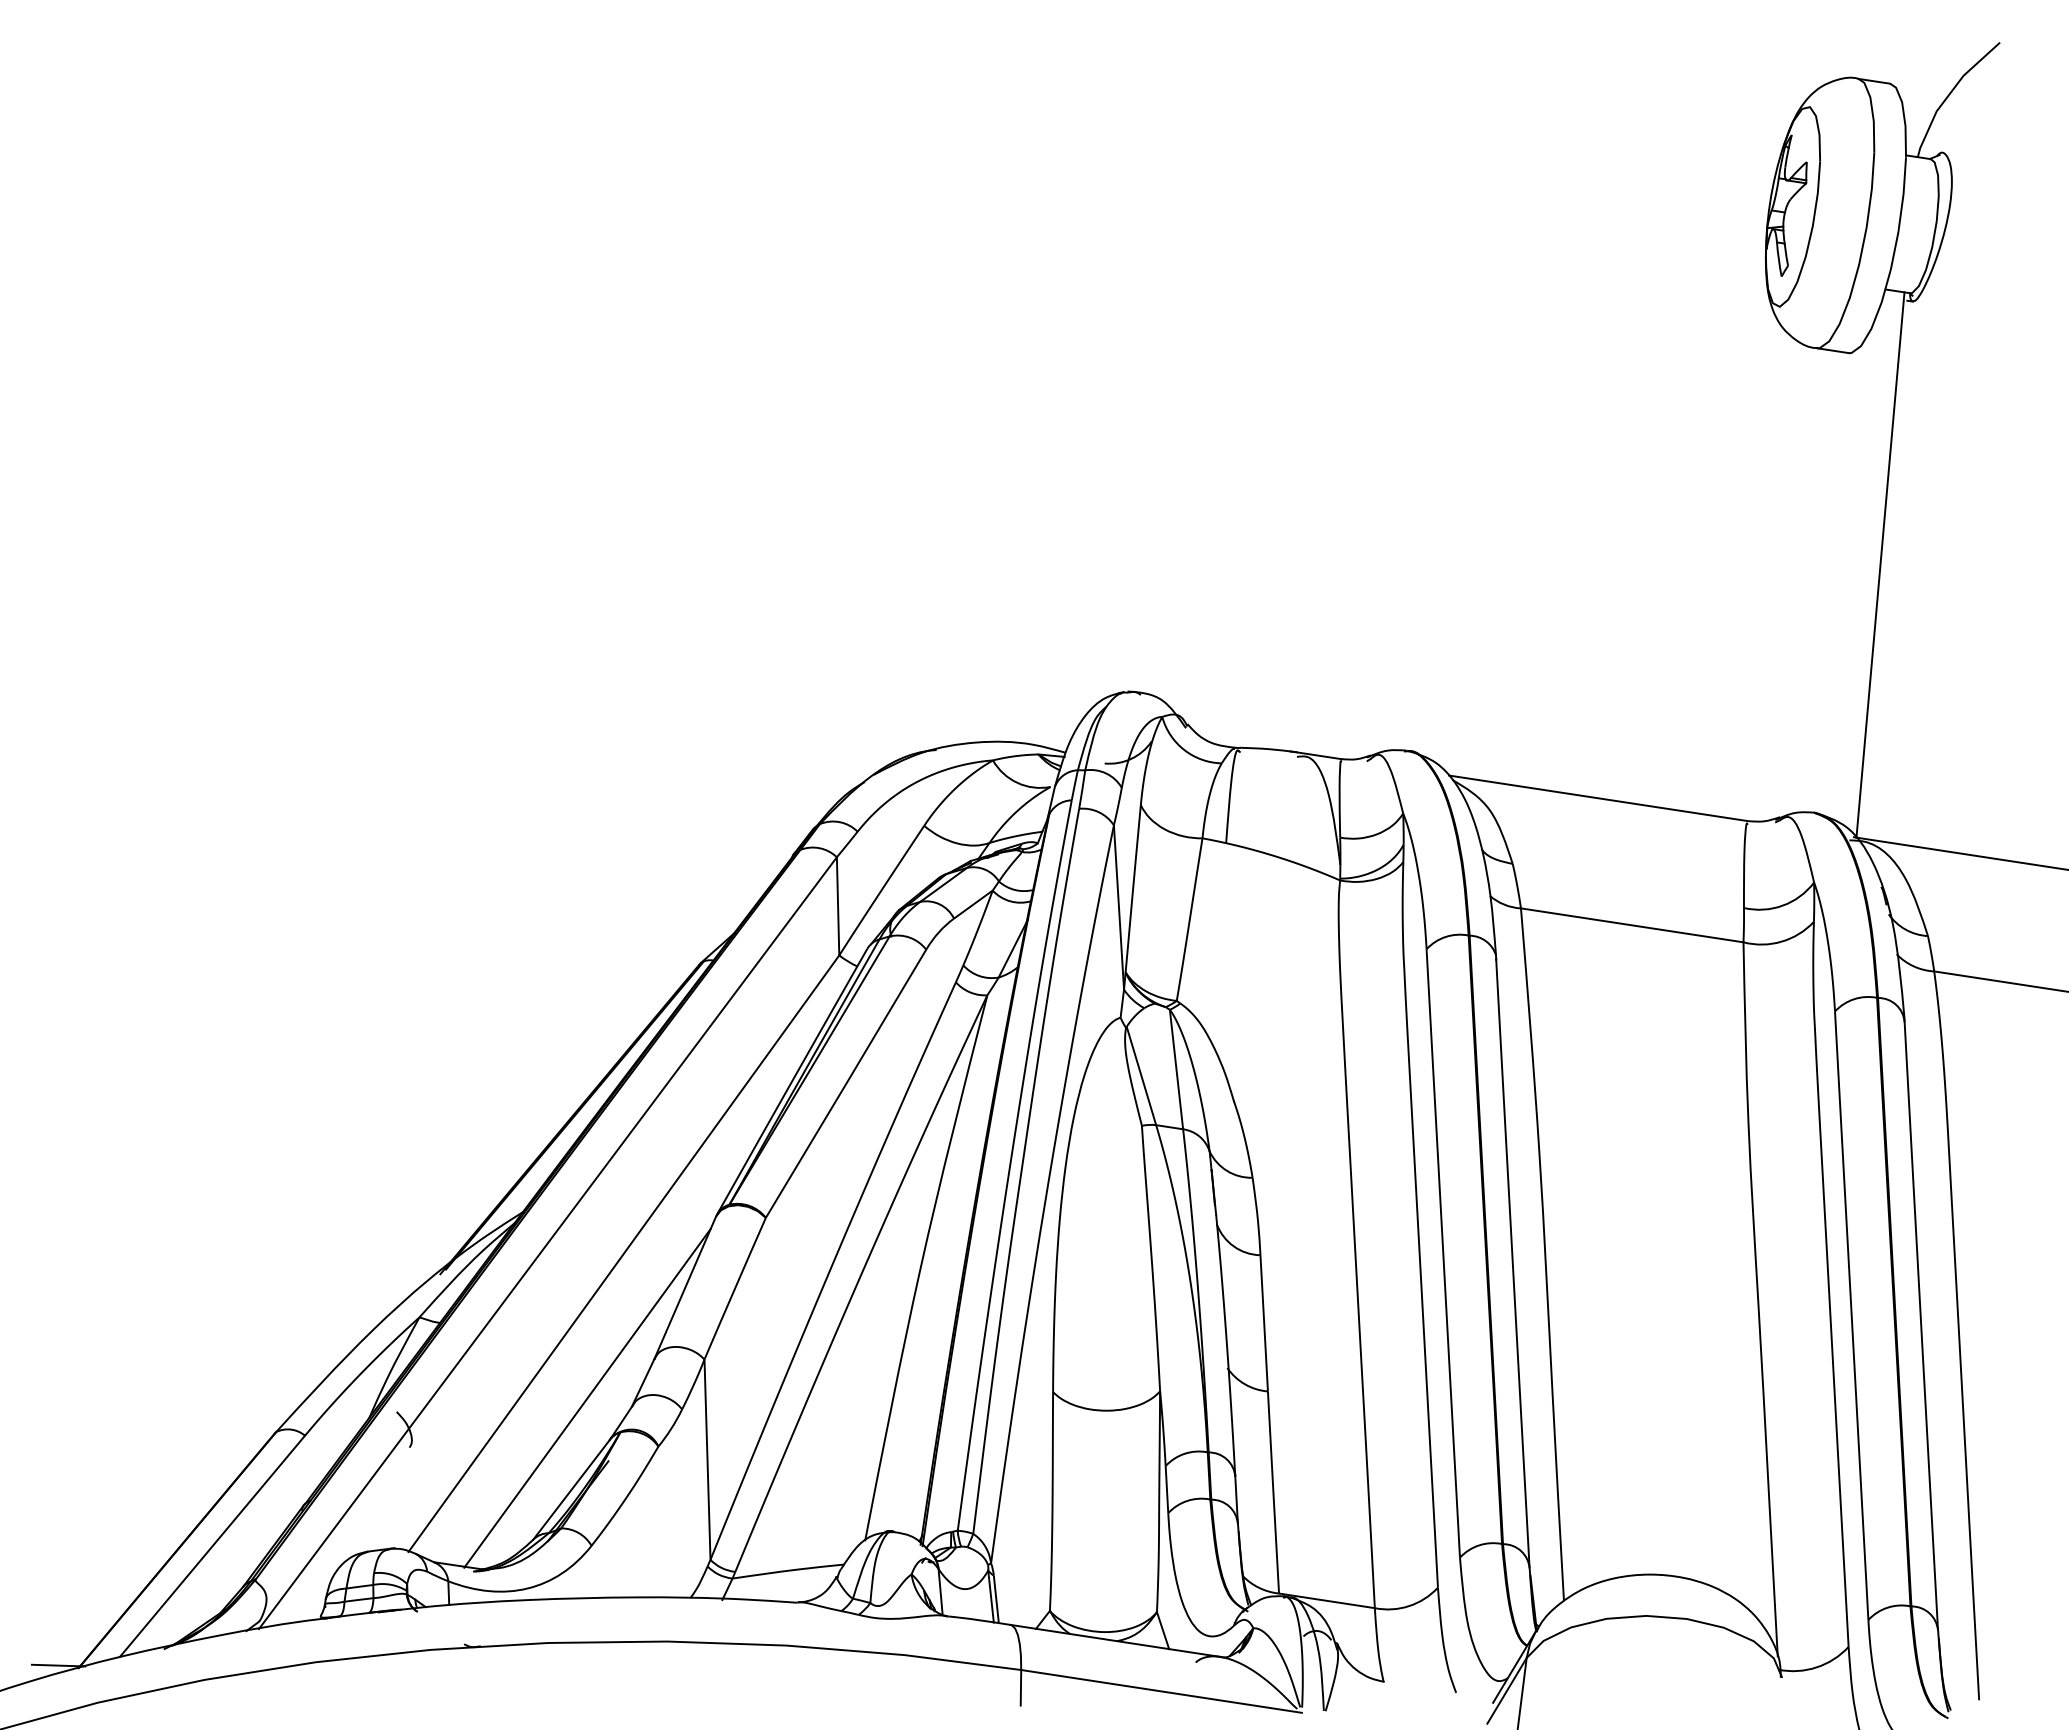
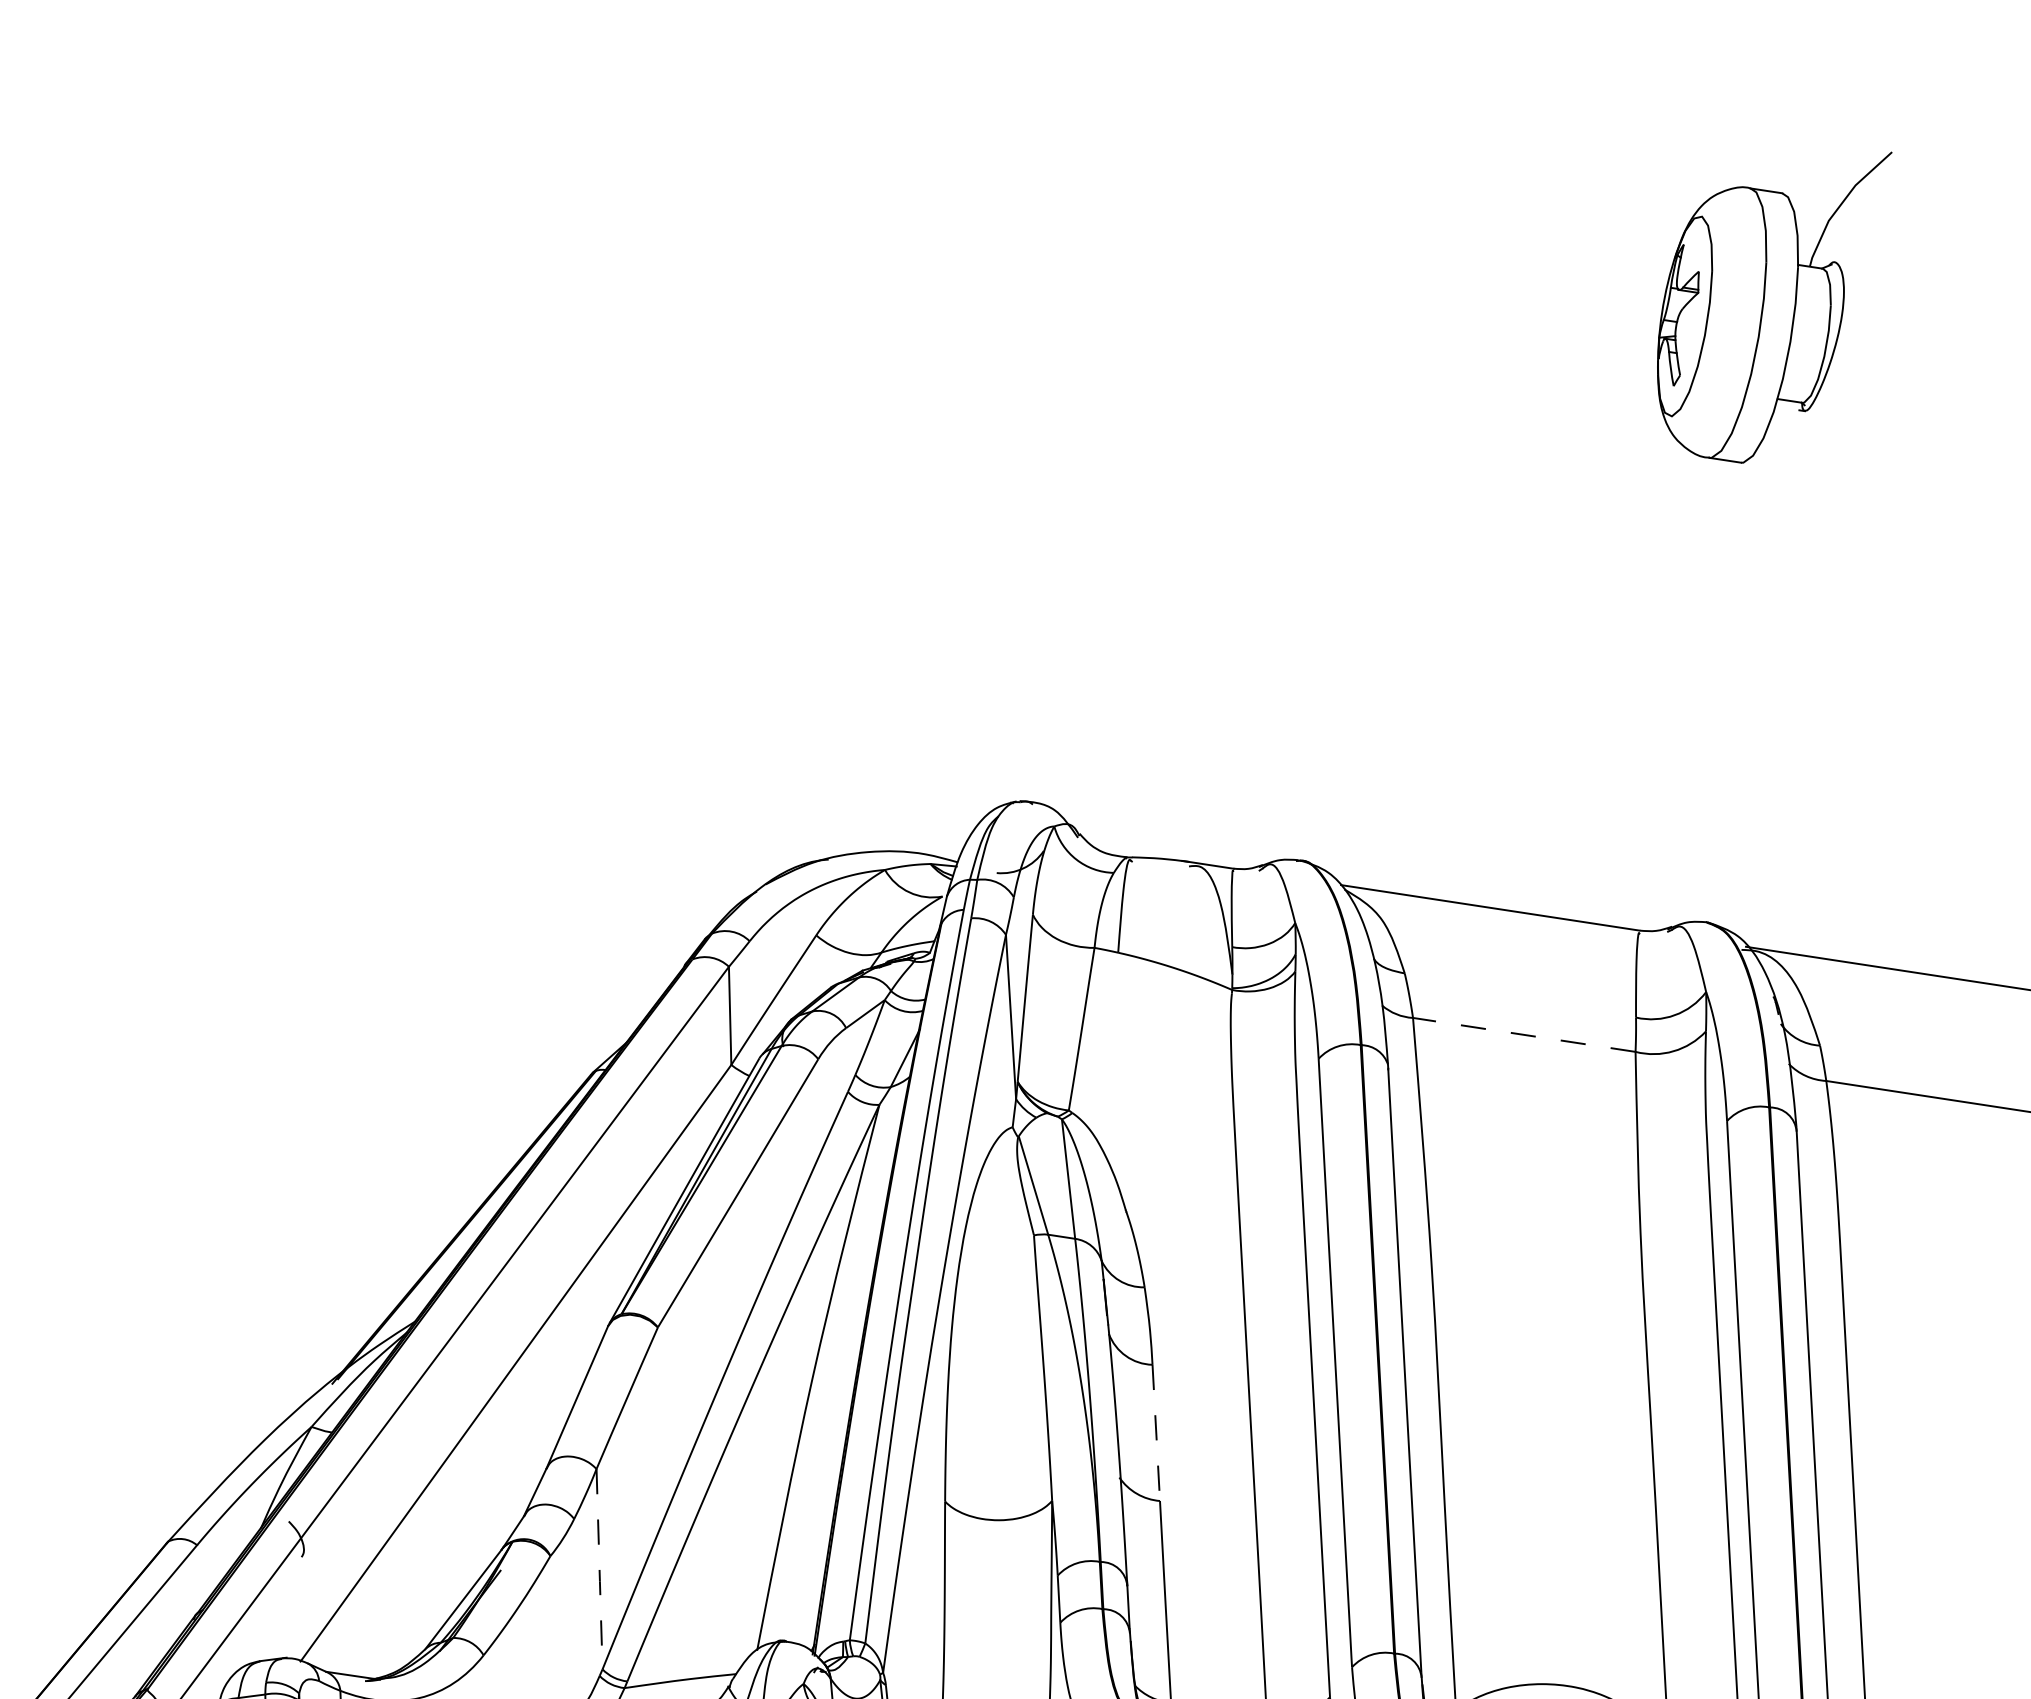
line: (1880, 564) -> (1772, 674), removed
line: (1632, 925) -> (1524, 1035), solid -> dashed
line: (1264, 1324) -> (1156, 1434), solid -> dashed
line: (587, 1397) -> (479, 1507), removed
line: (707, 1460) -> (599, 1570), solid -> dashed

